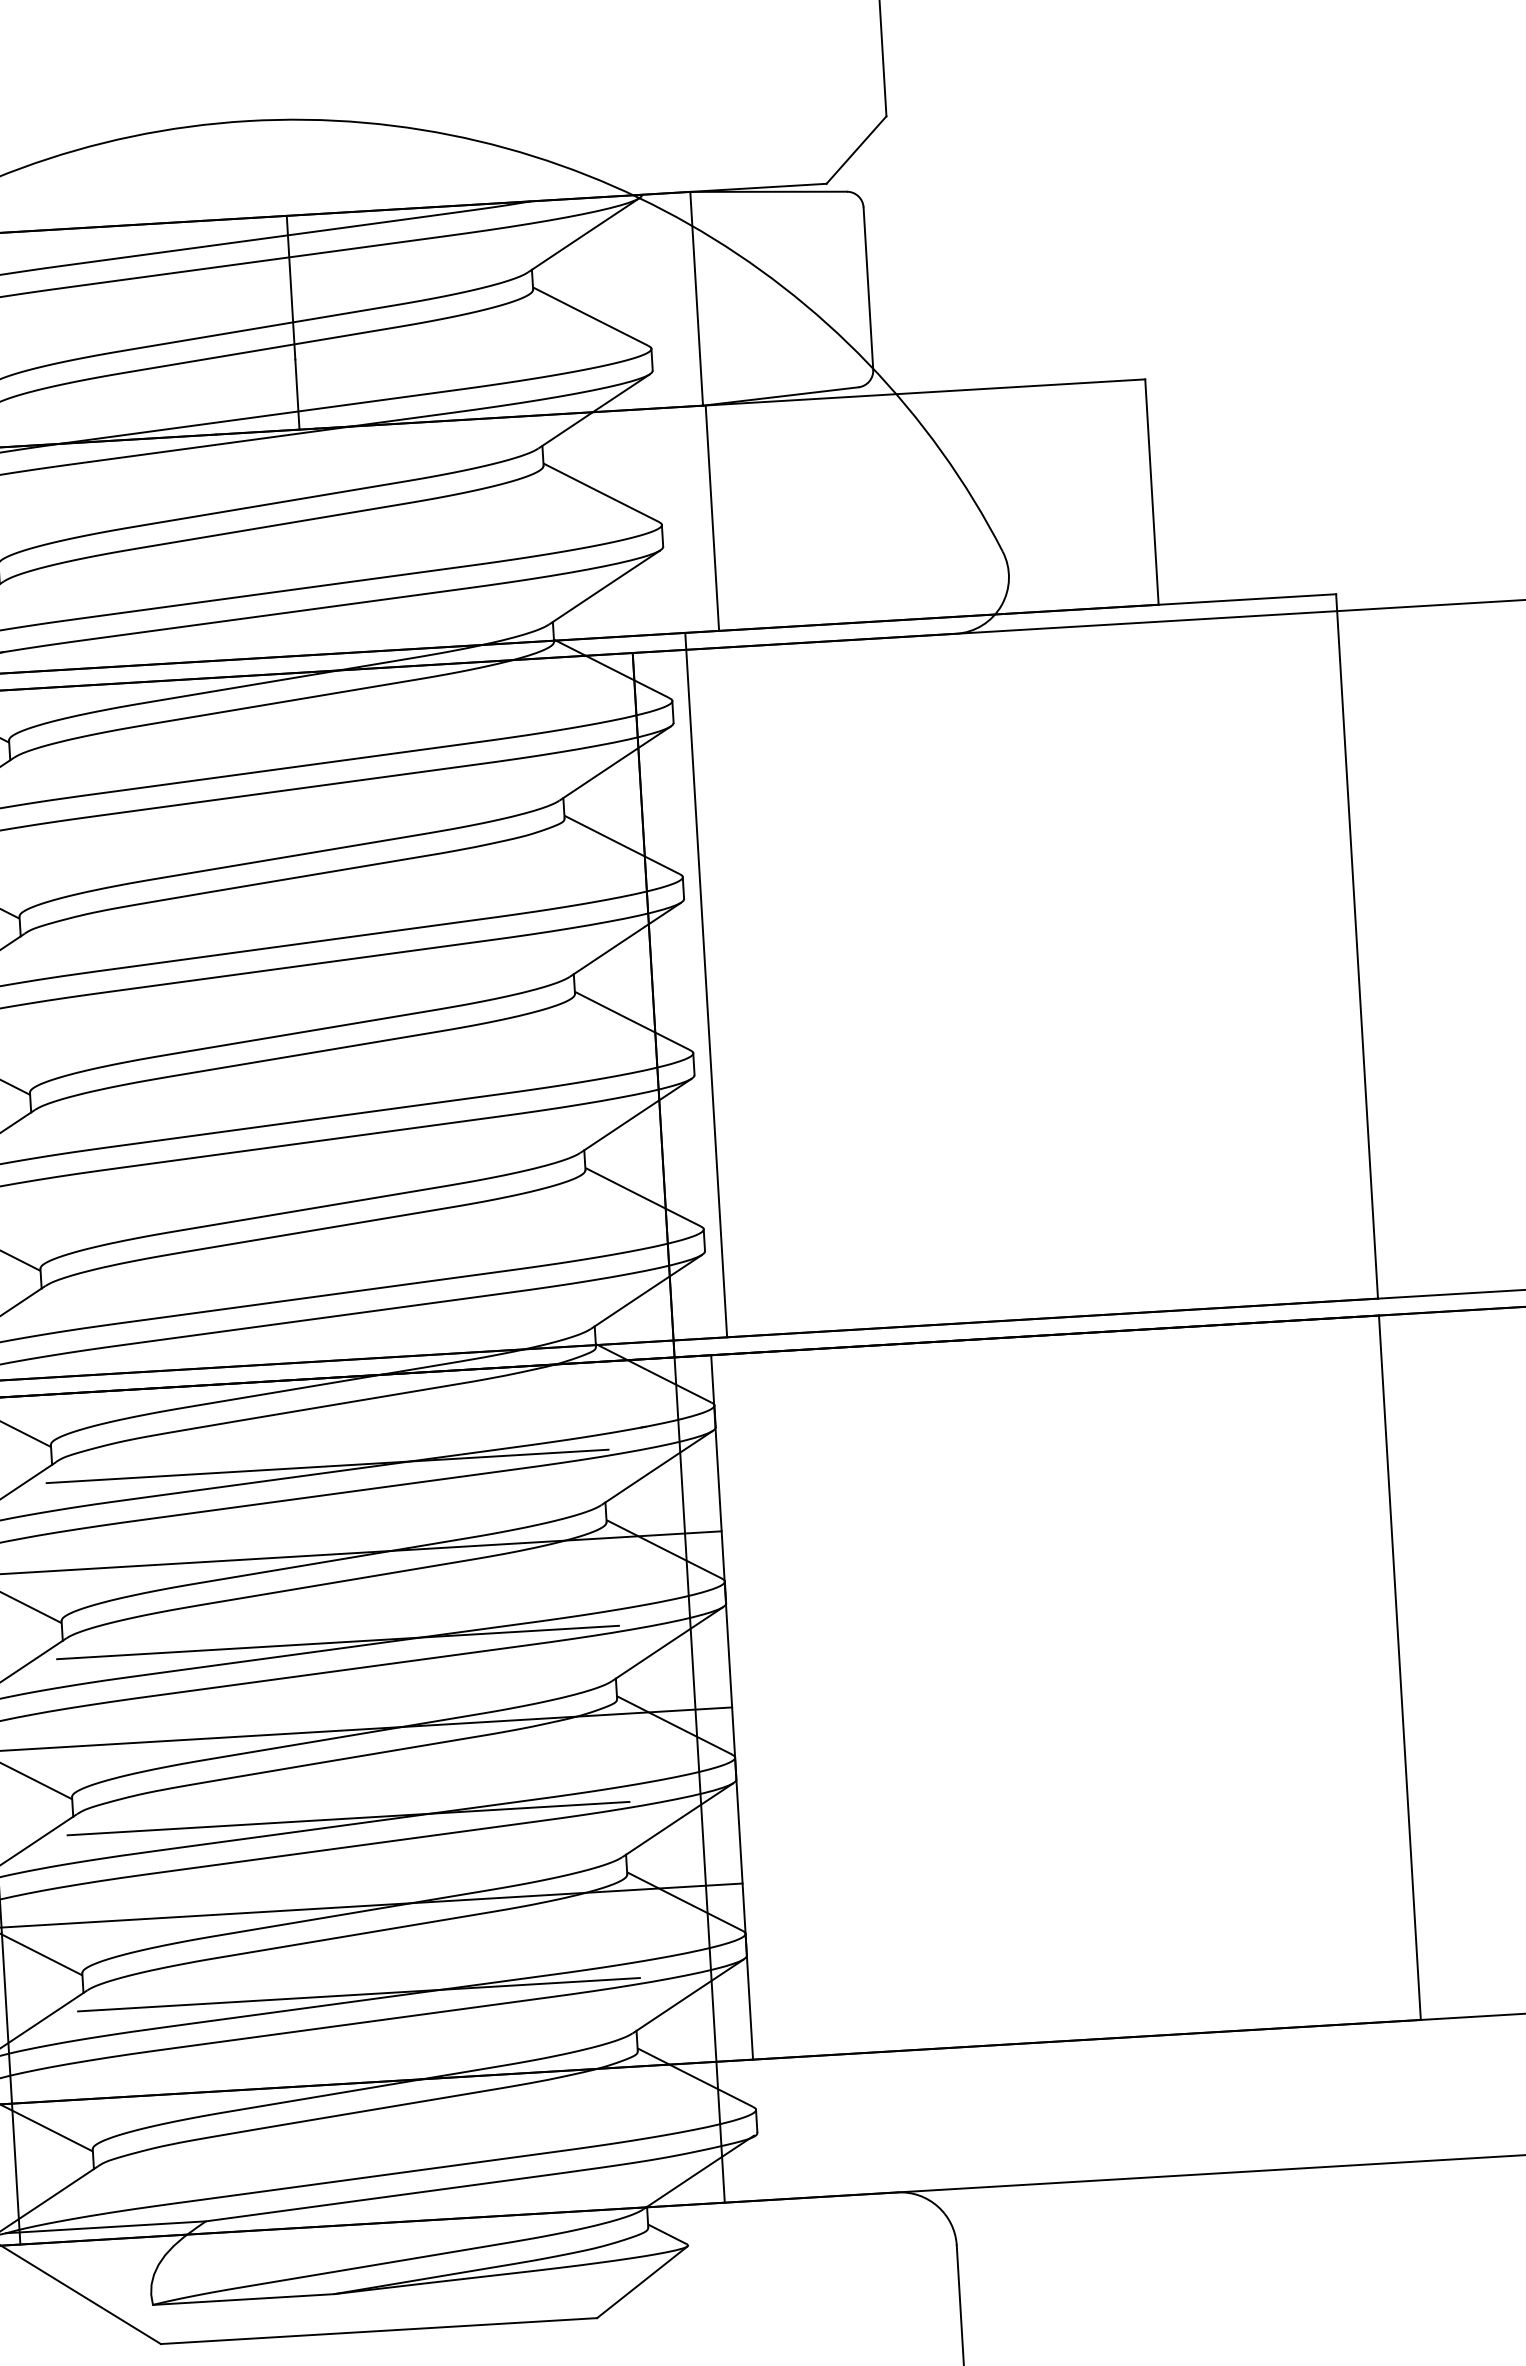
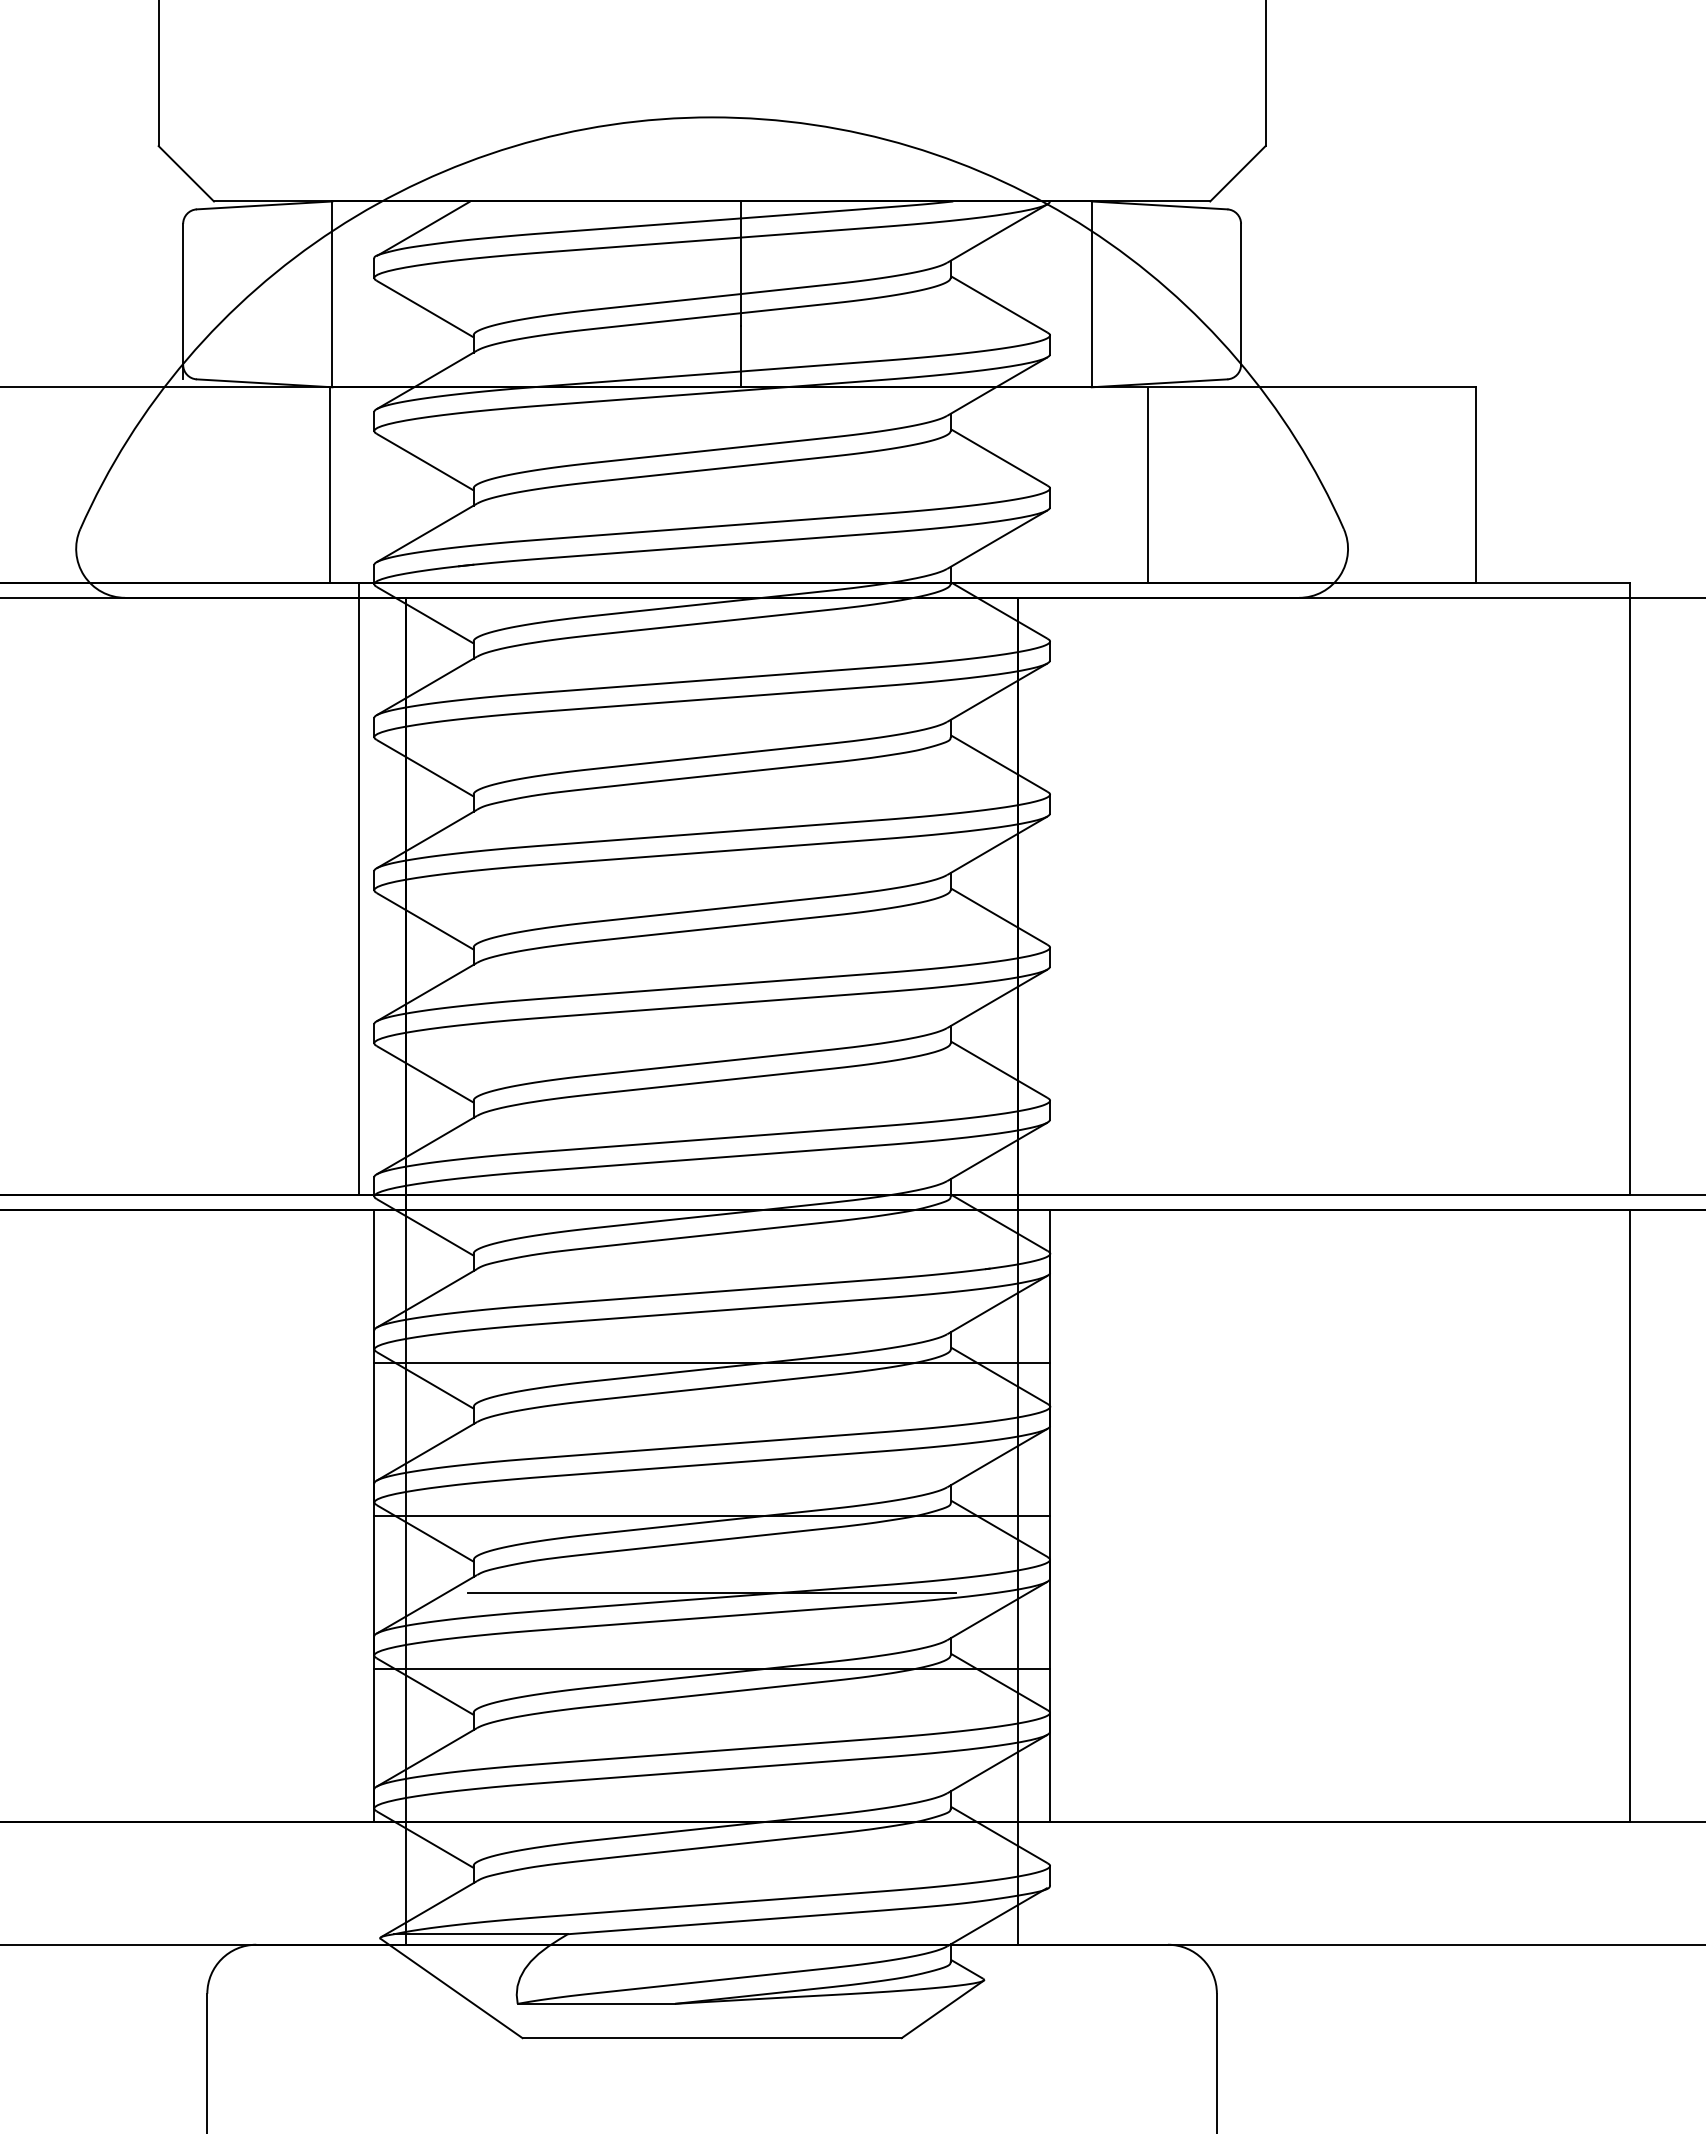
line: (712, 518) -> (1148, 485), moved
line: (705, 985) -> (1064, 889), removed
line: (326, 1466) -> (711, 1286), removed
line: (337, 1642) -> (711, 1439), removed
line: (358, 1994) -> (711, 1745), removed

